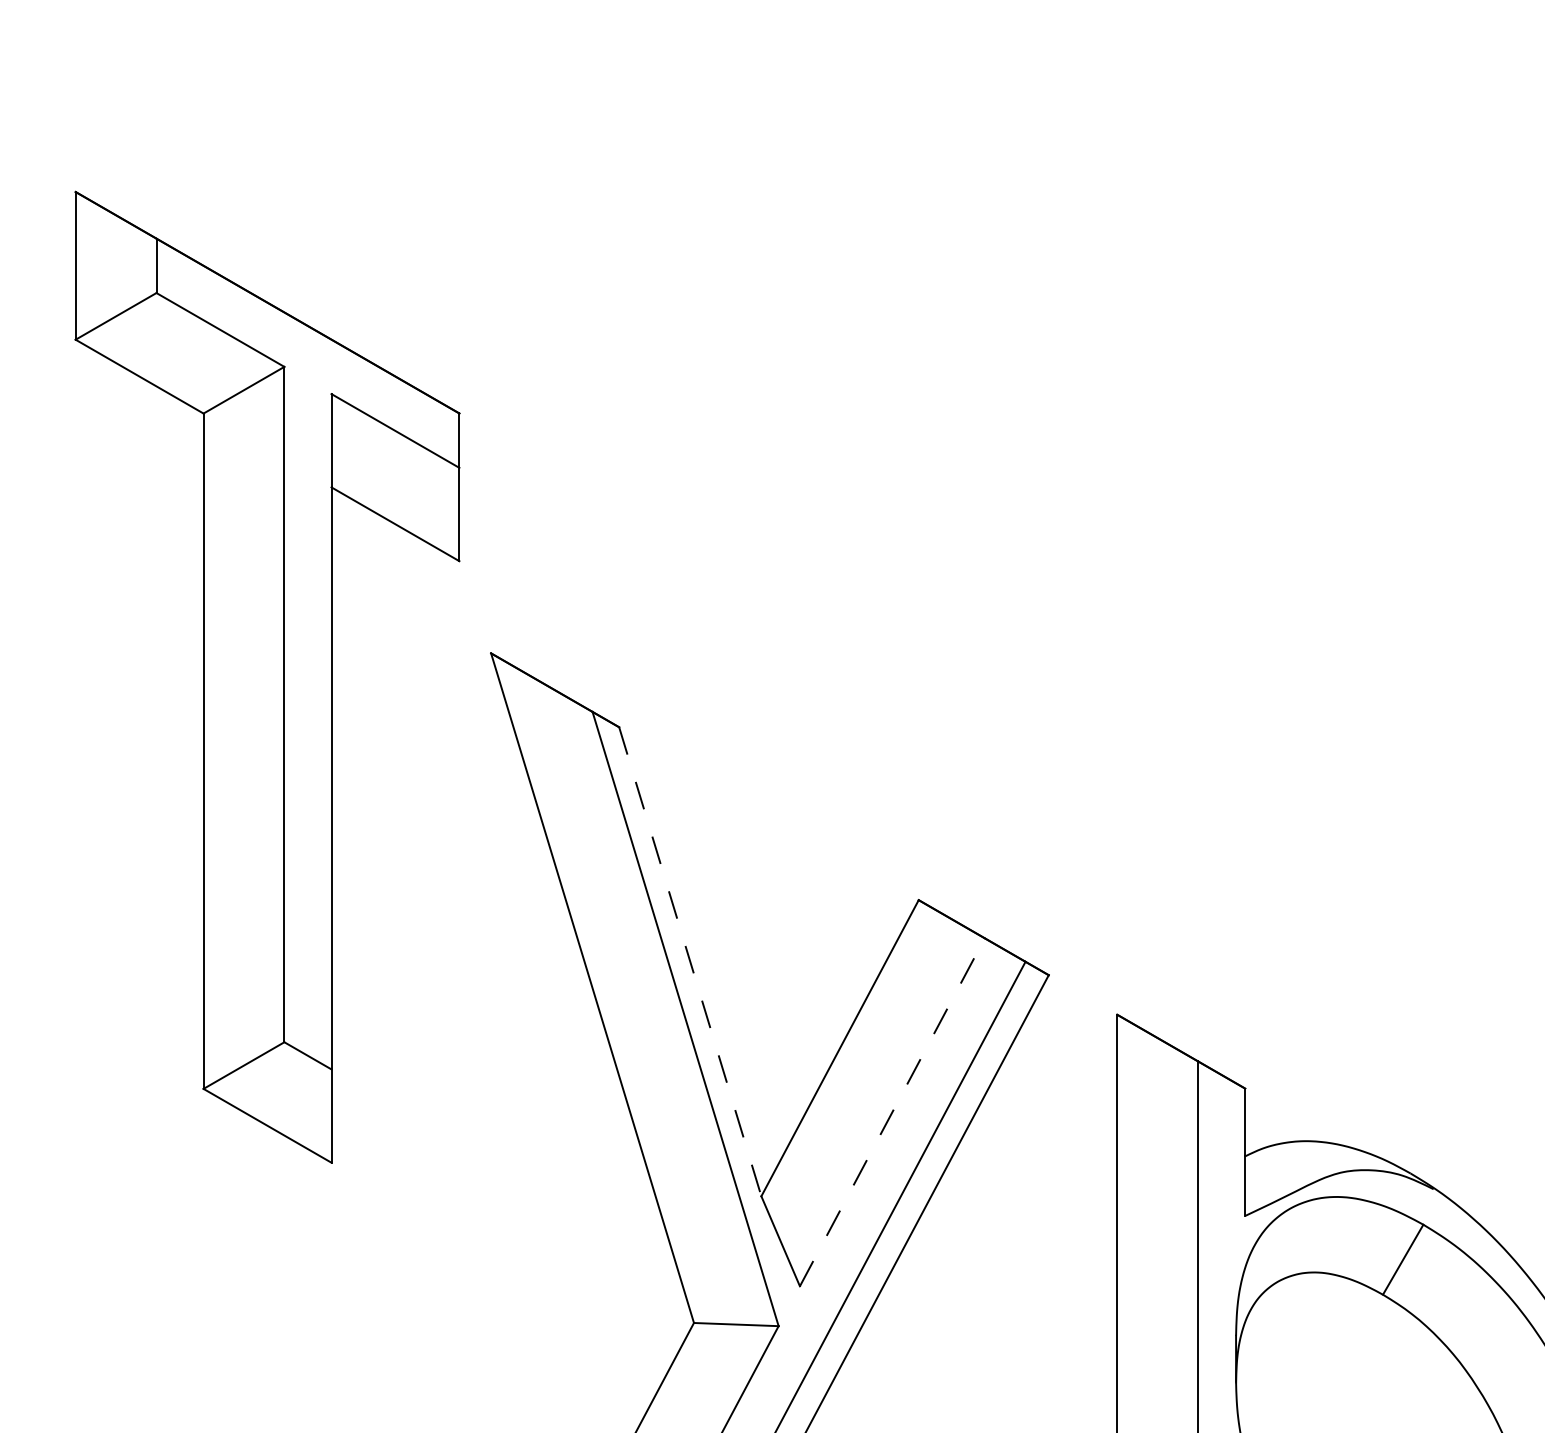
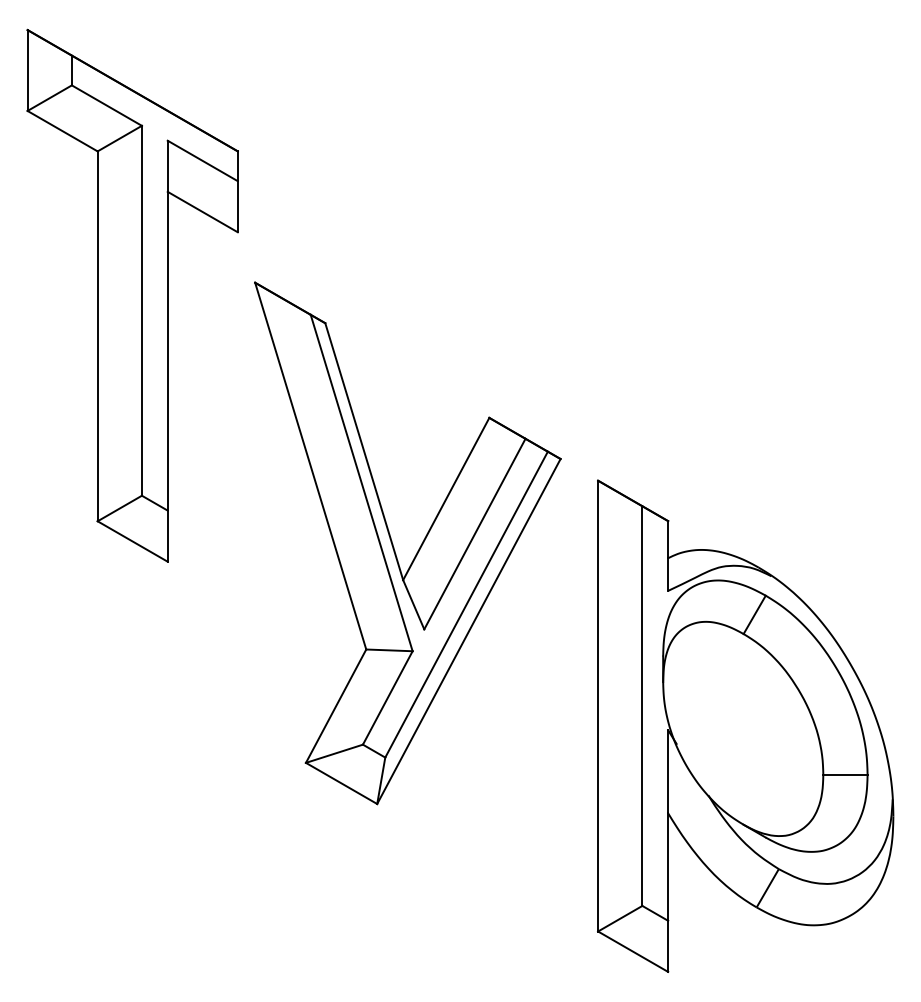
line: (690, 963) -> (364, 452), dashed -> solid
line: (891, 1113) -> (474, 534), dashed -> solid

